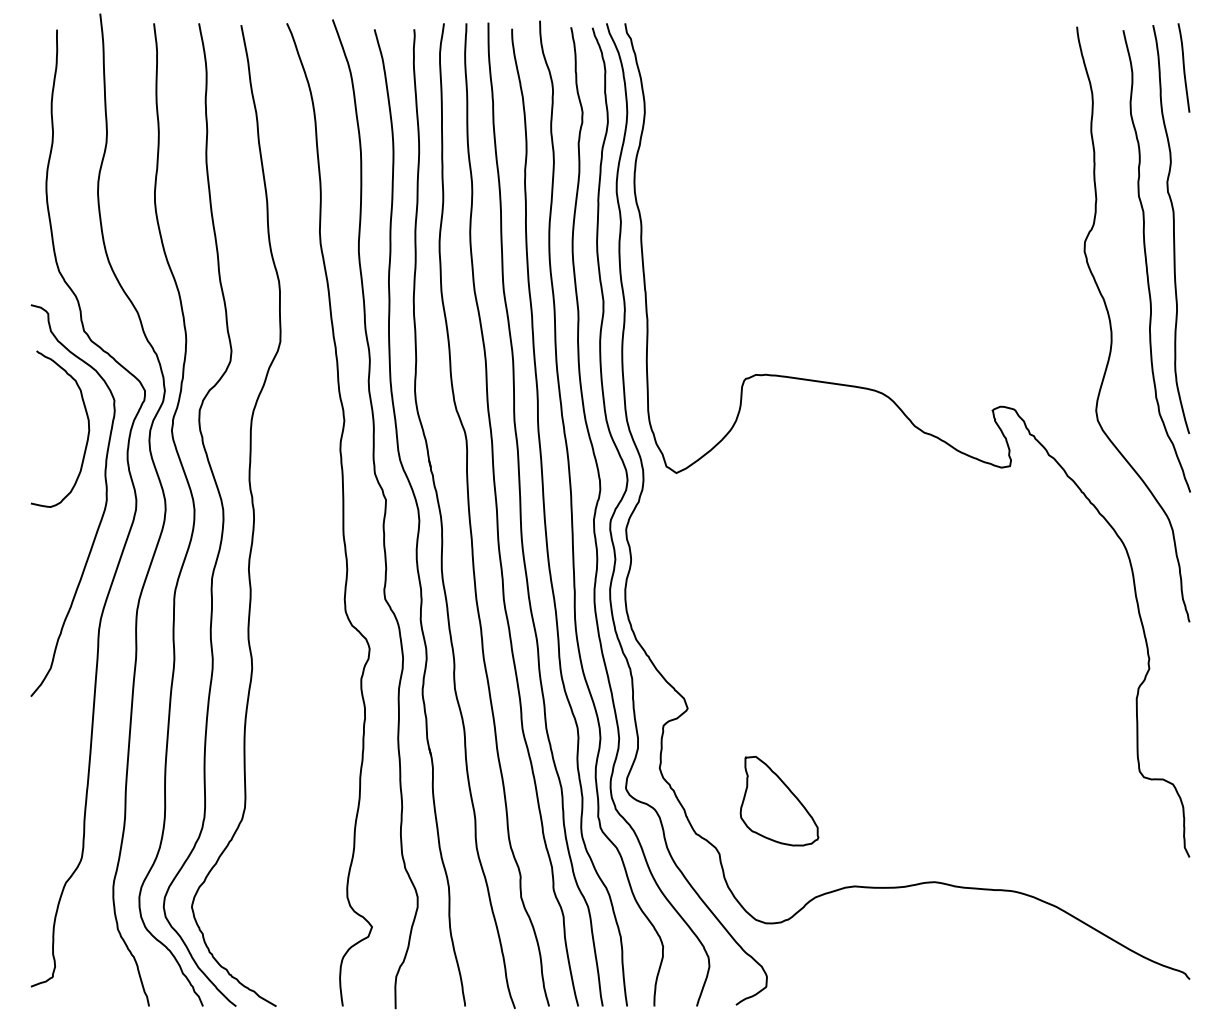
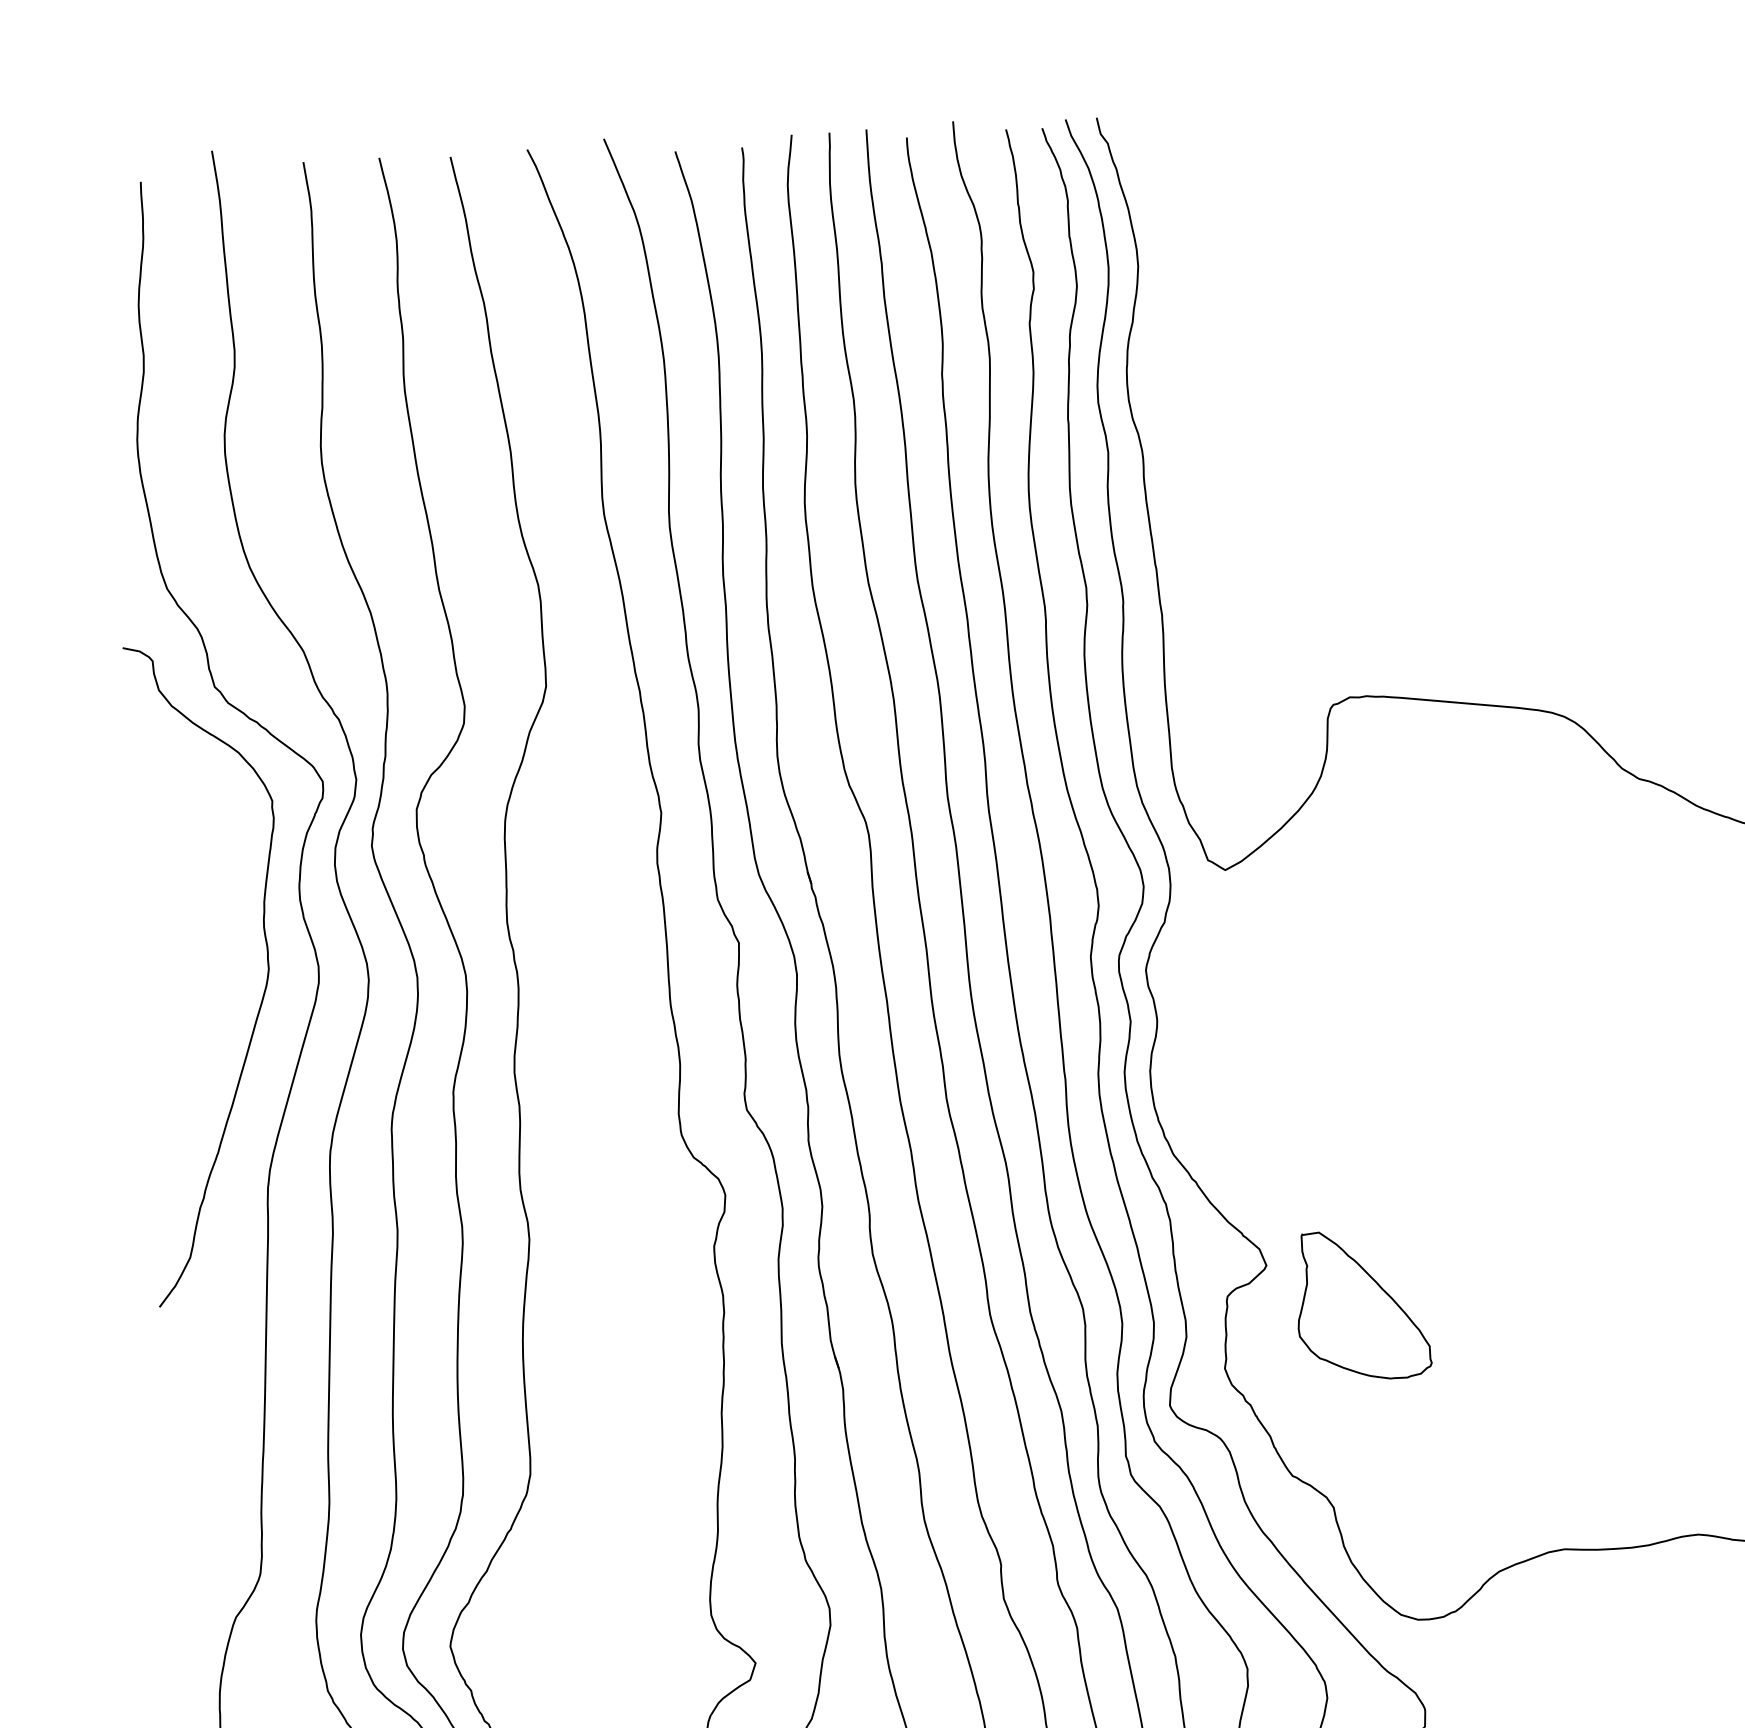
curve: (87, 433) -> (230, 858), removed
part: (779, 800) -> (1362, 1303), moved

